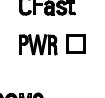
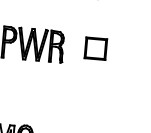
part: (75, 43) -> (95, 47), size x0.7

